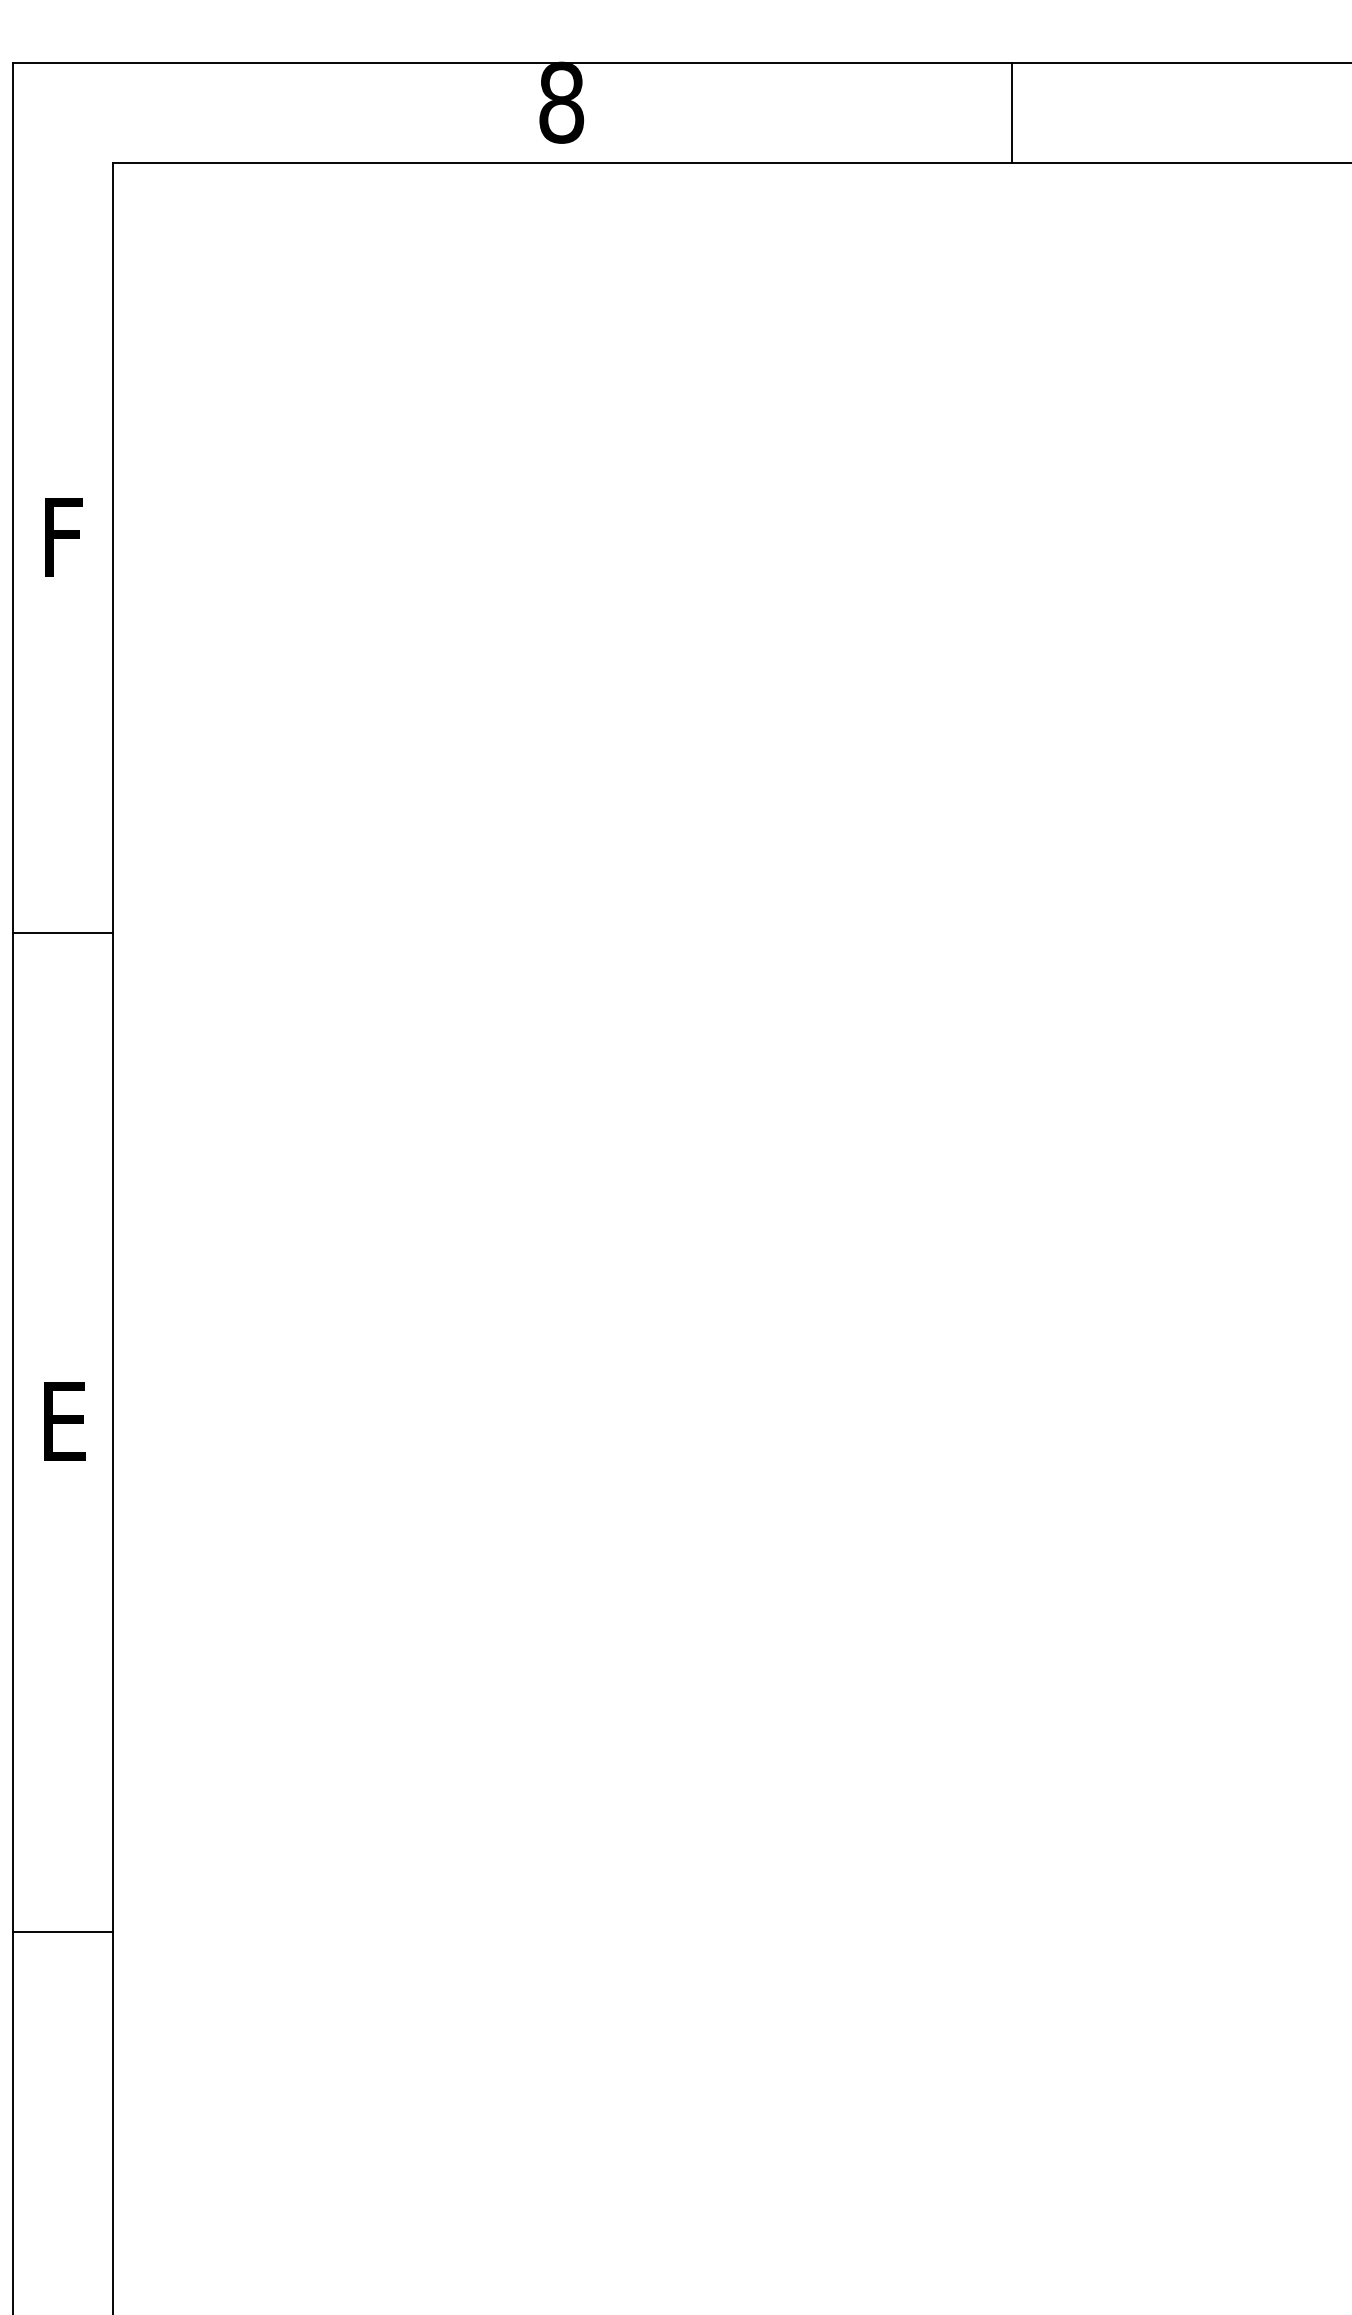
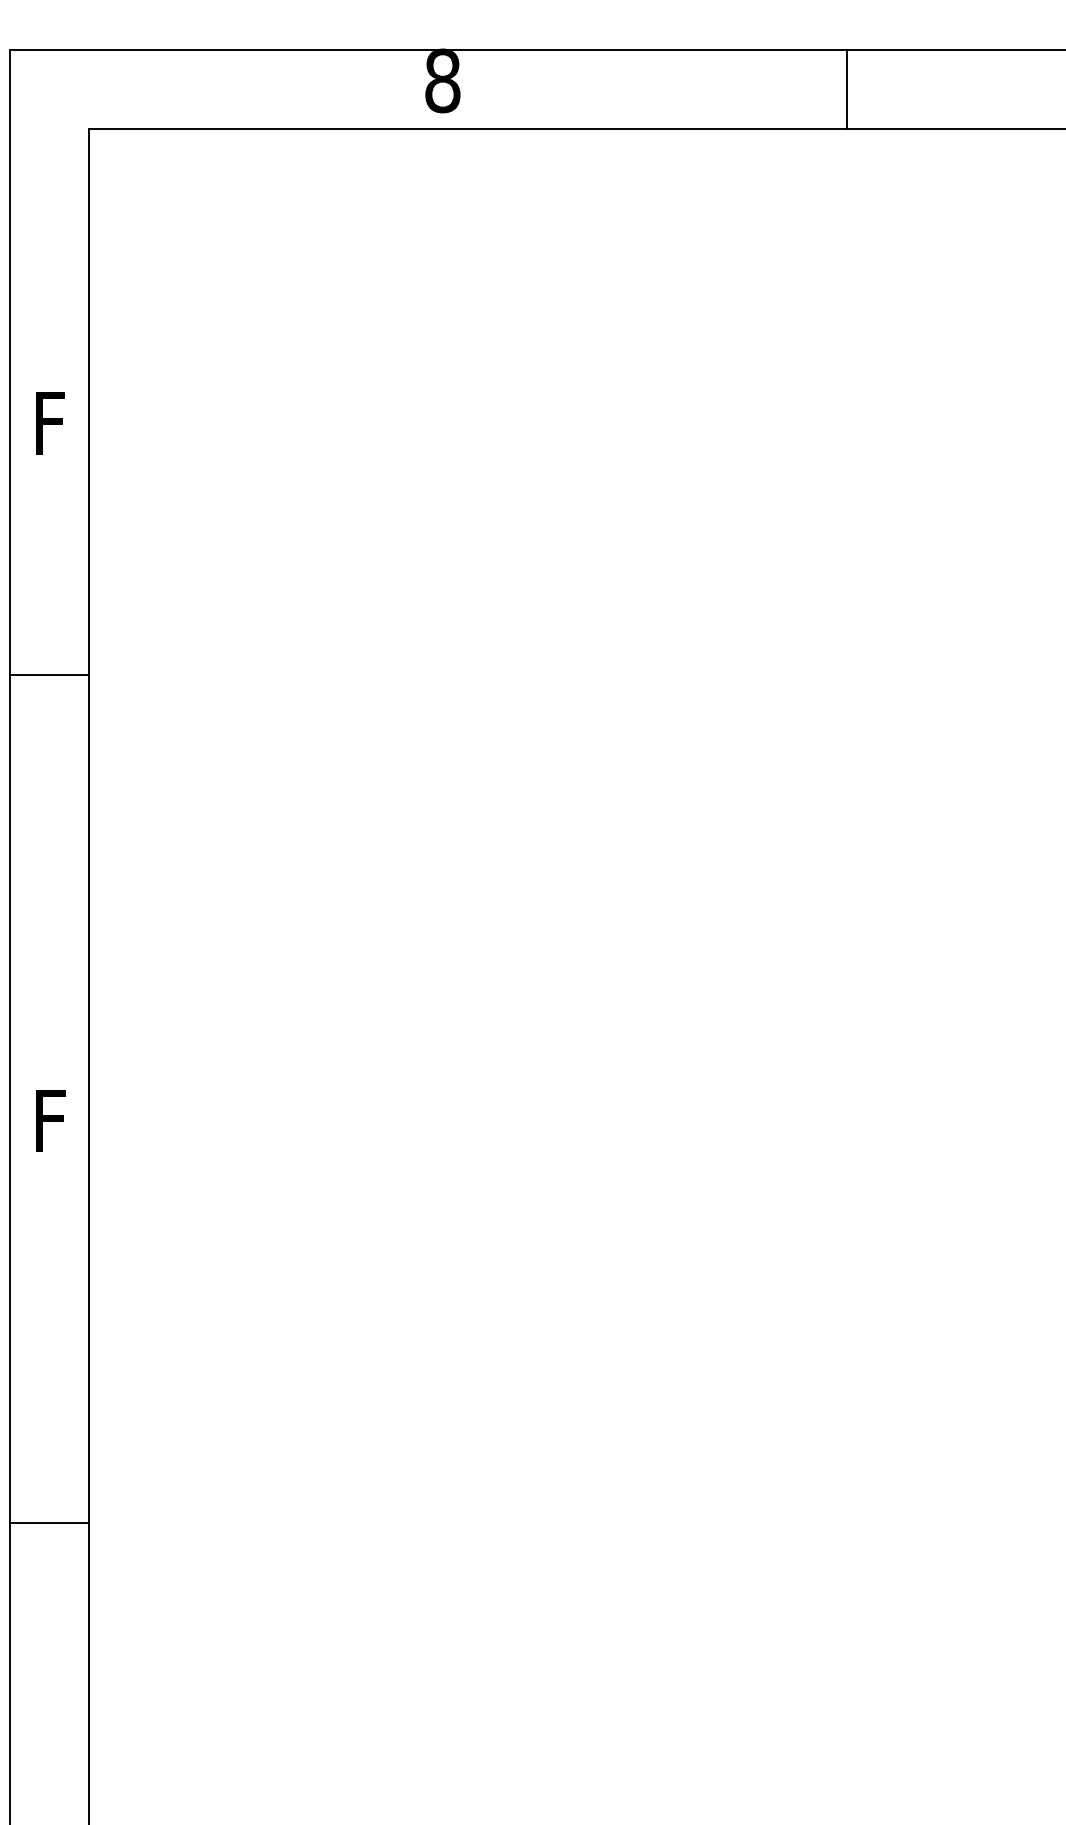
line: (1012, 113) -> (847, 89), moved
line: (62, 932) -> (49, 675), moved
text: (64, 1421) -> (50, 1120), E -> F

